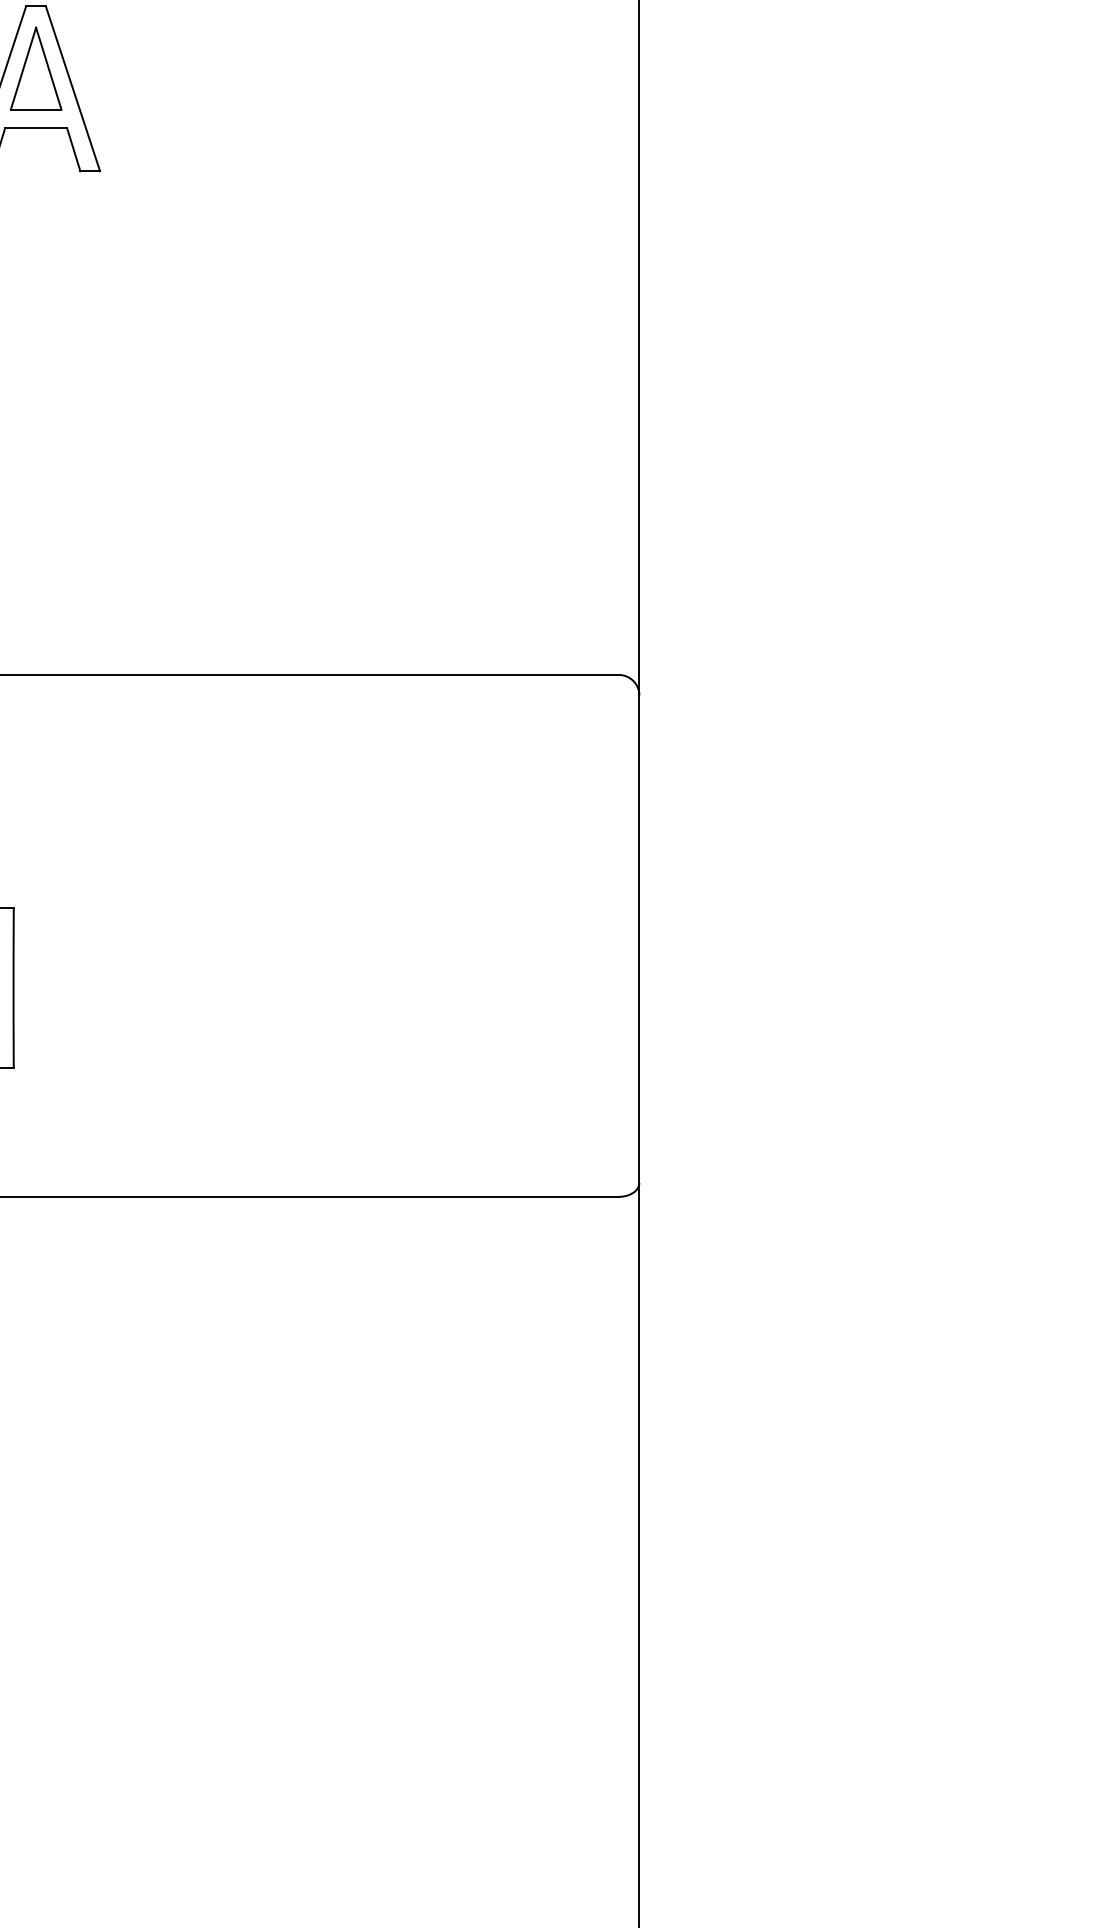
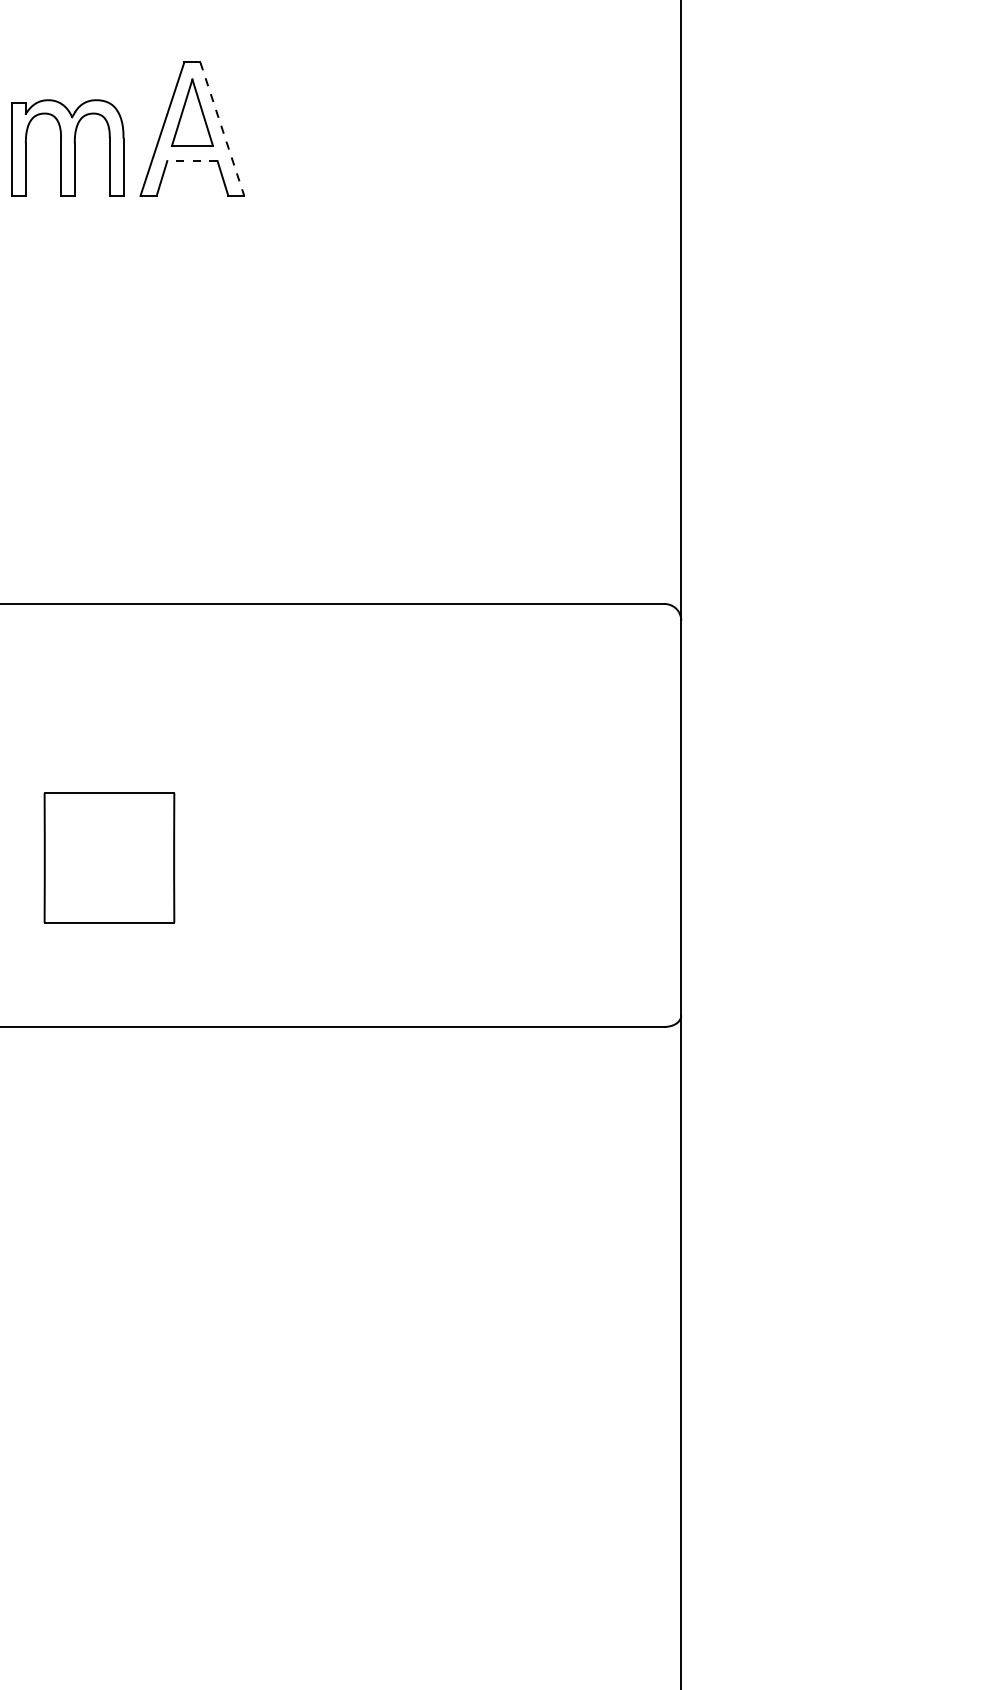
line: (73, 89) -> (222, 129), solid -> dashed
line: (34, 128) -> (191, 161), solid -> dashed

